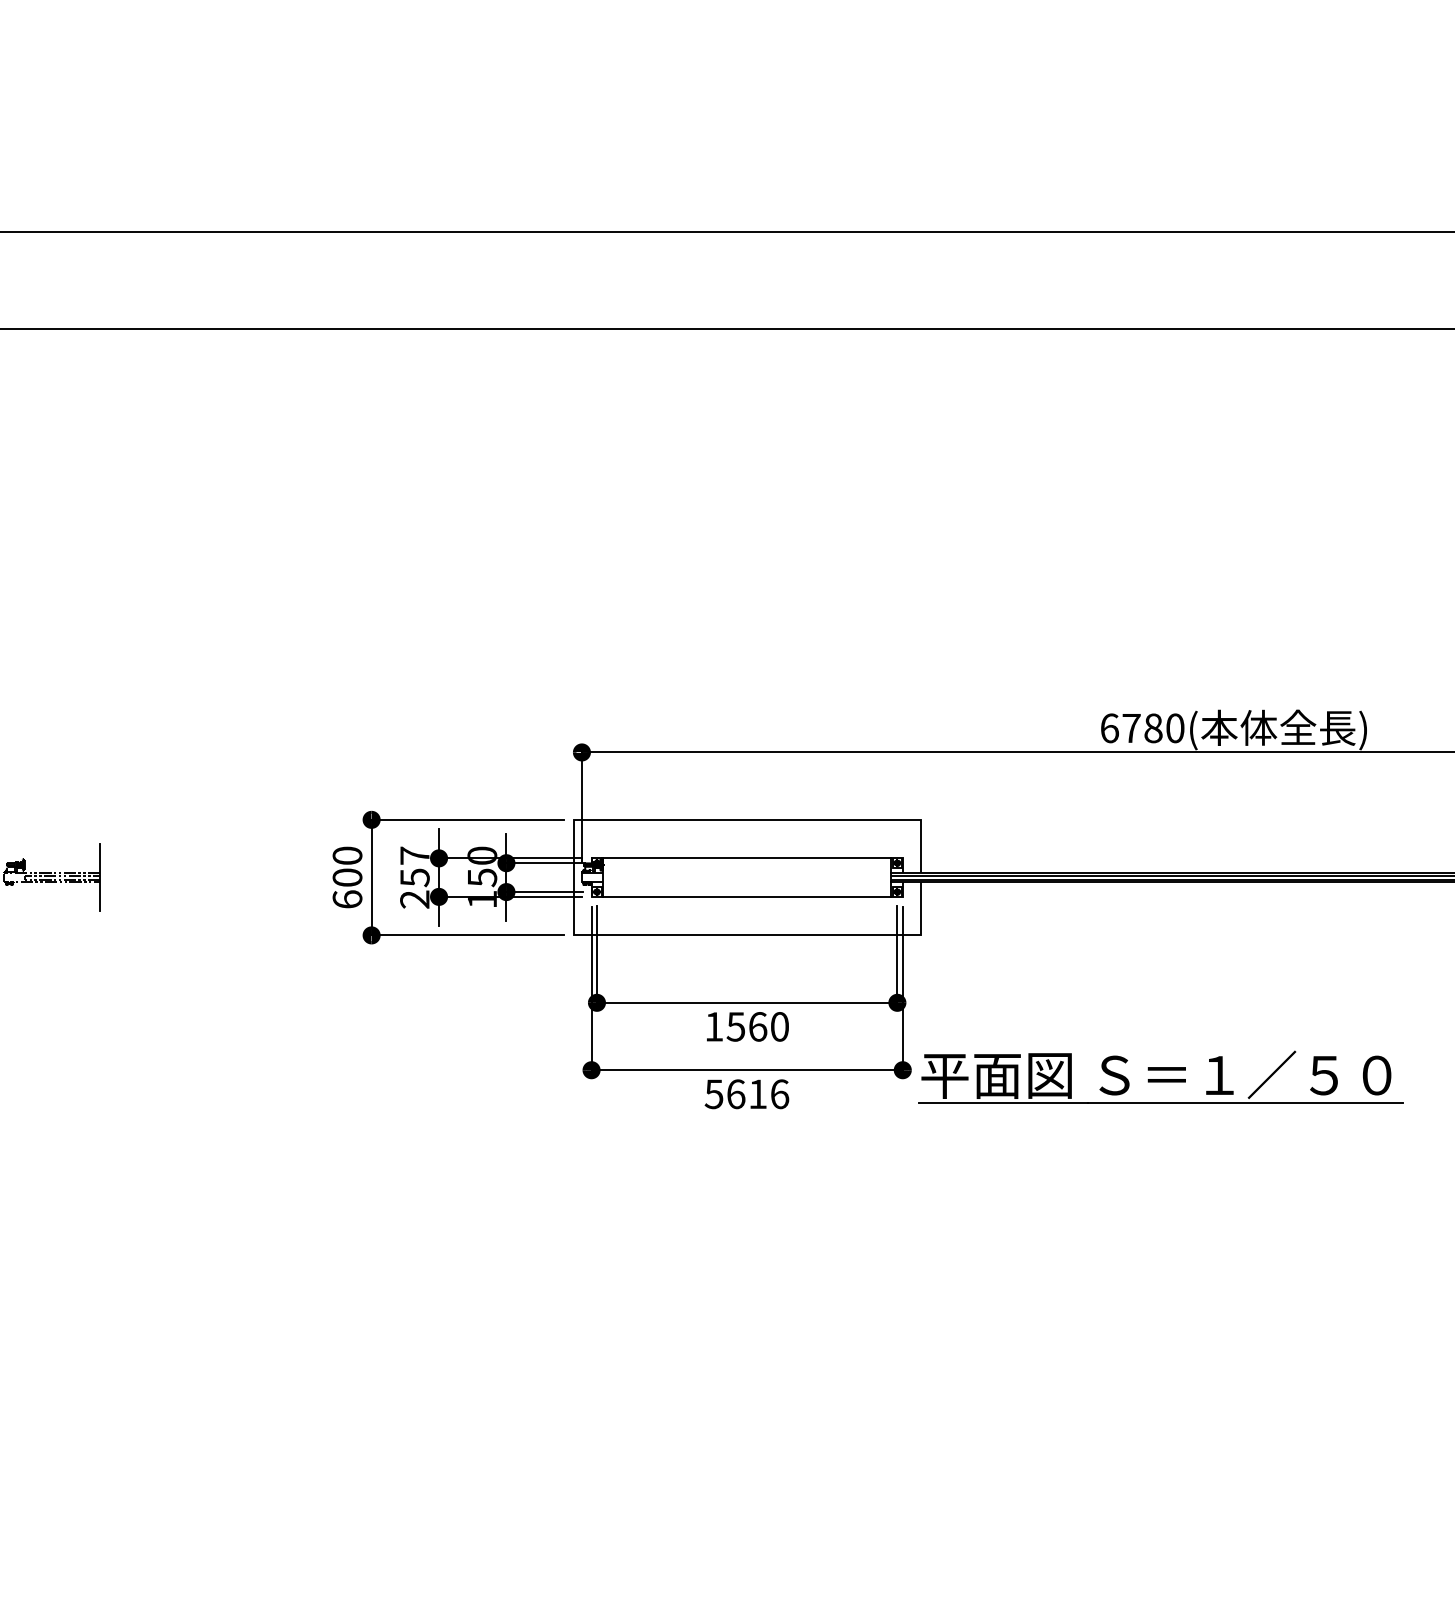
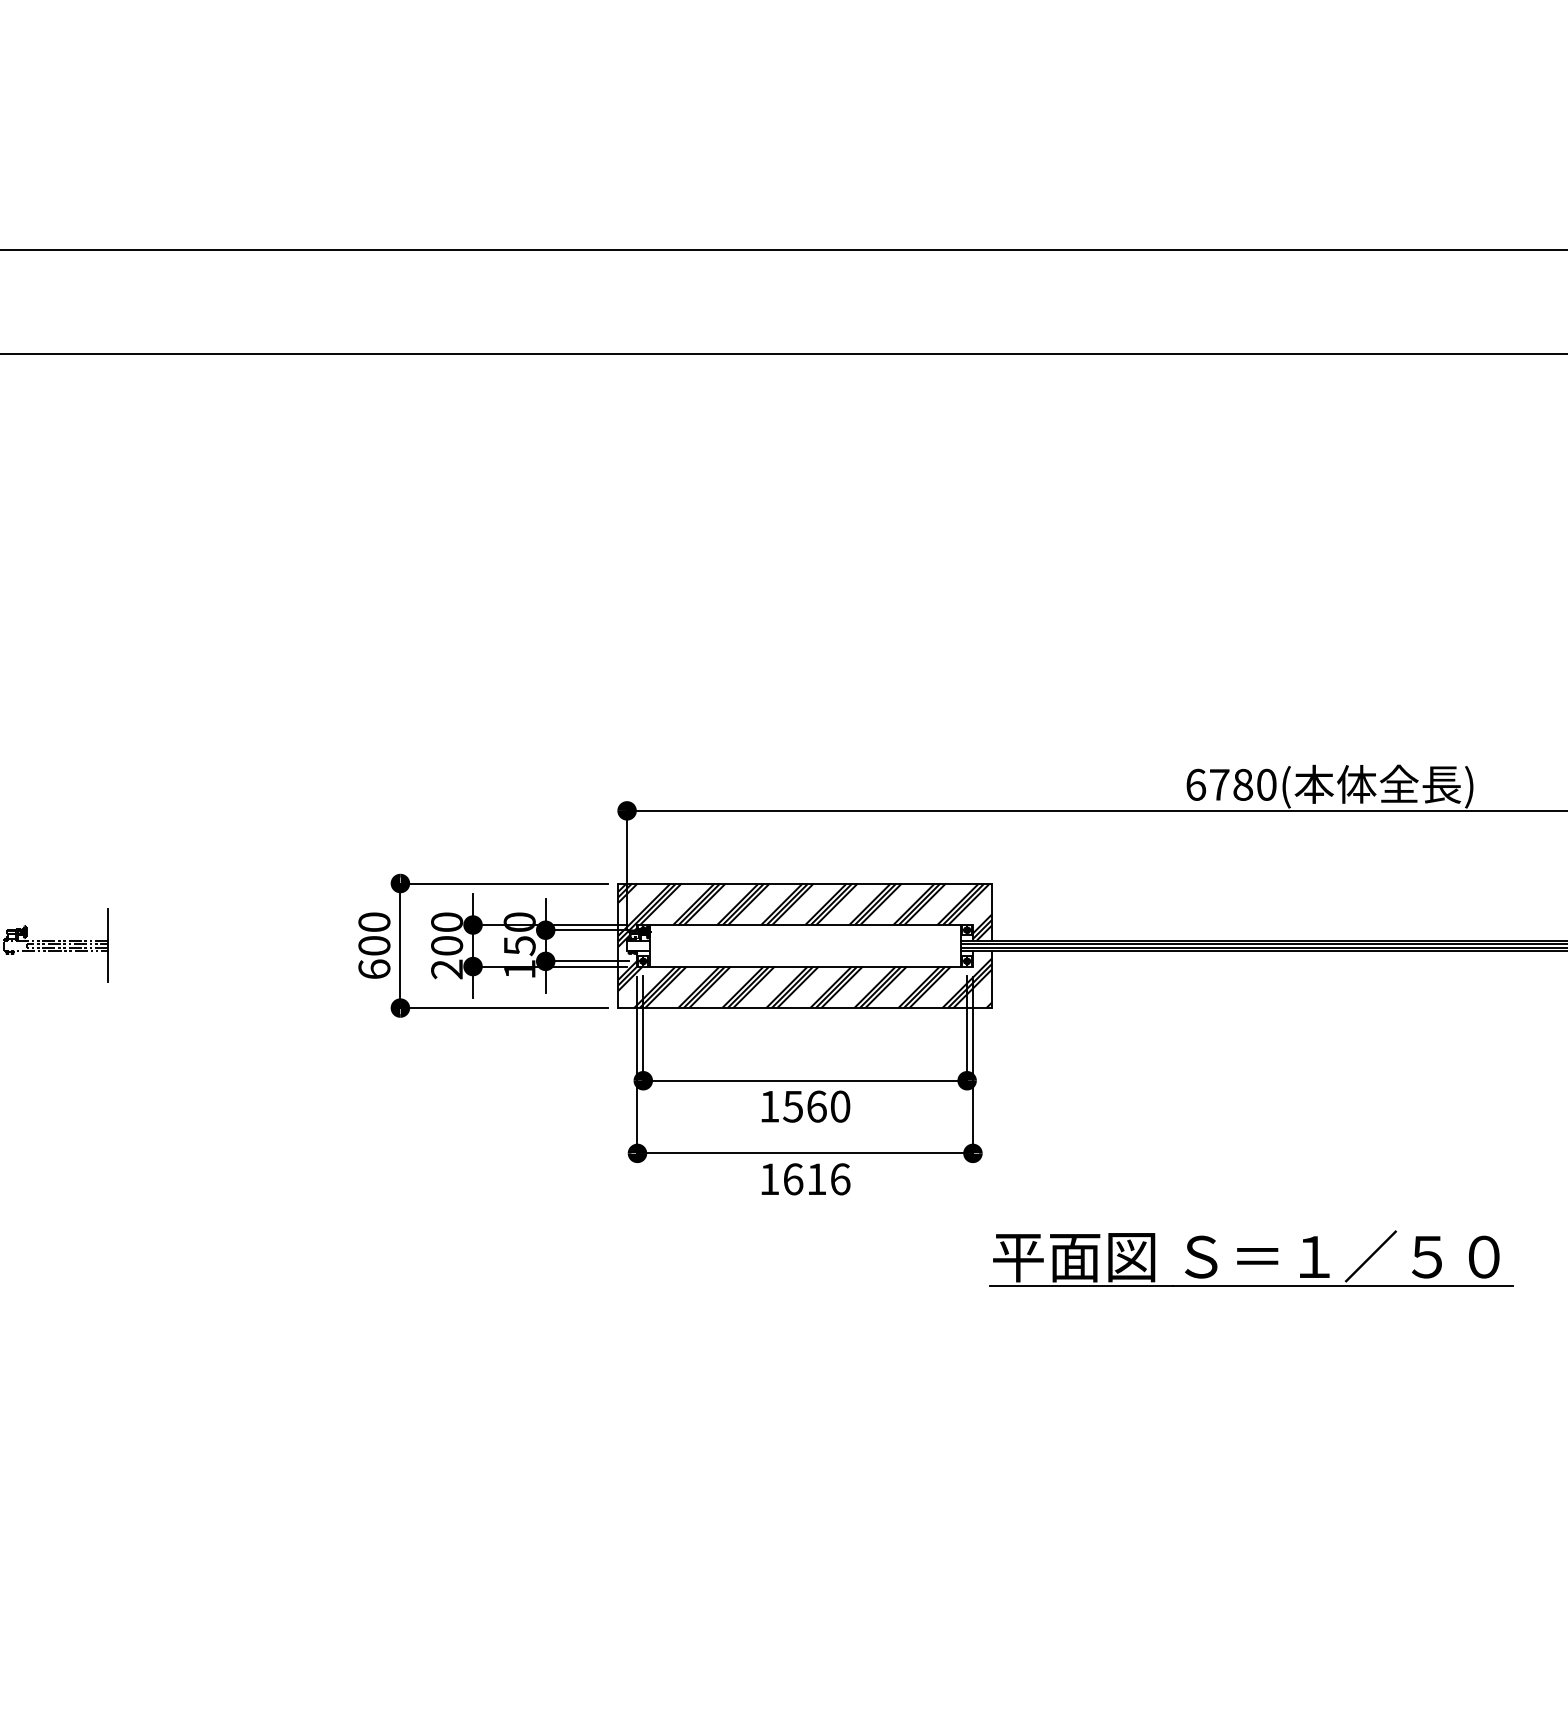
text: (415, 867) -> (447, 934), 257 -> 200
hatch: (747, 877) -> (805, 945), added
part: (1161, 1076) -> (1251, 1258), moved
text: (714, 1094) -> (769, 1179), 5616 -> 1616

